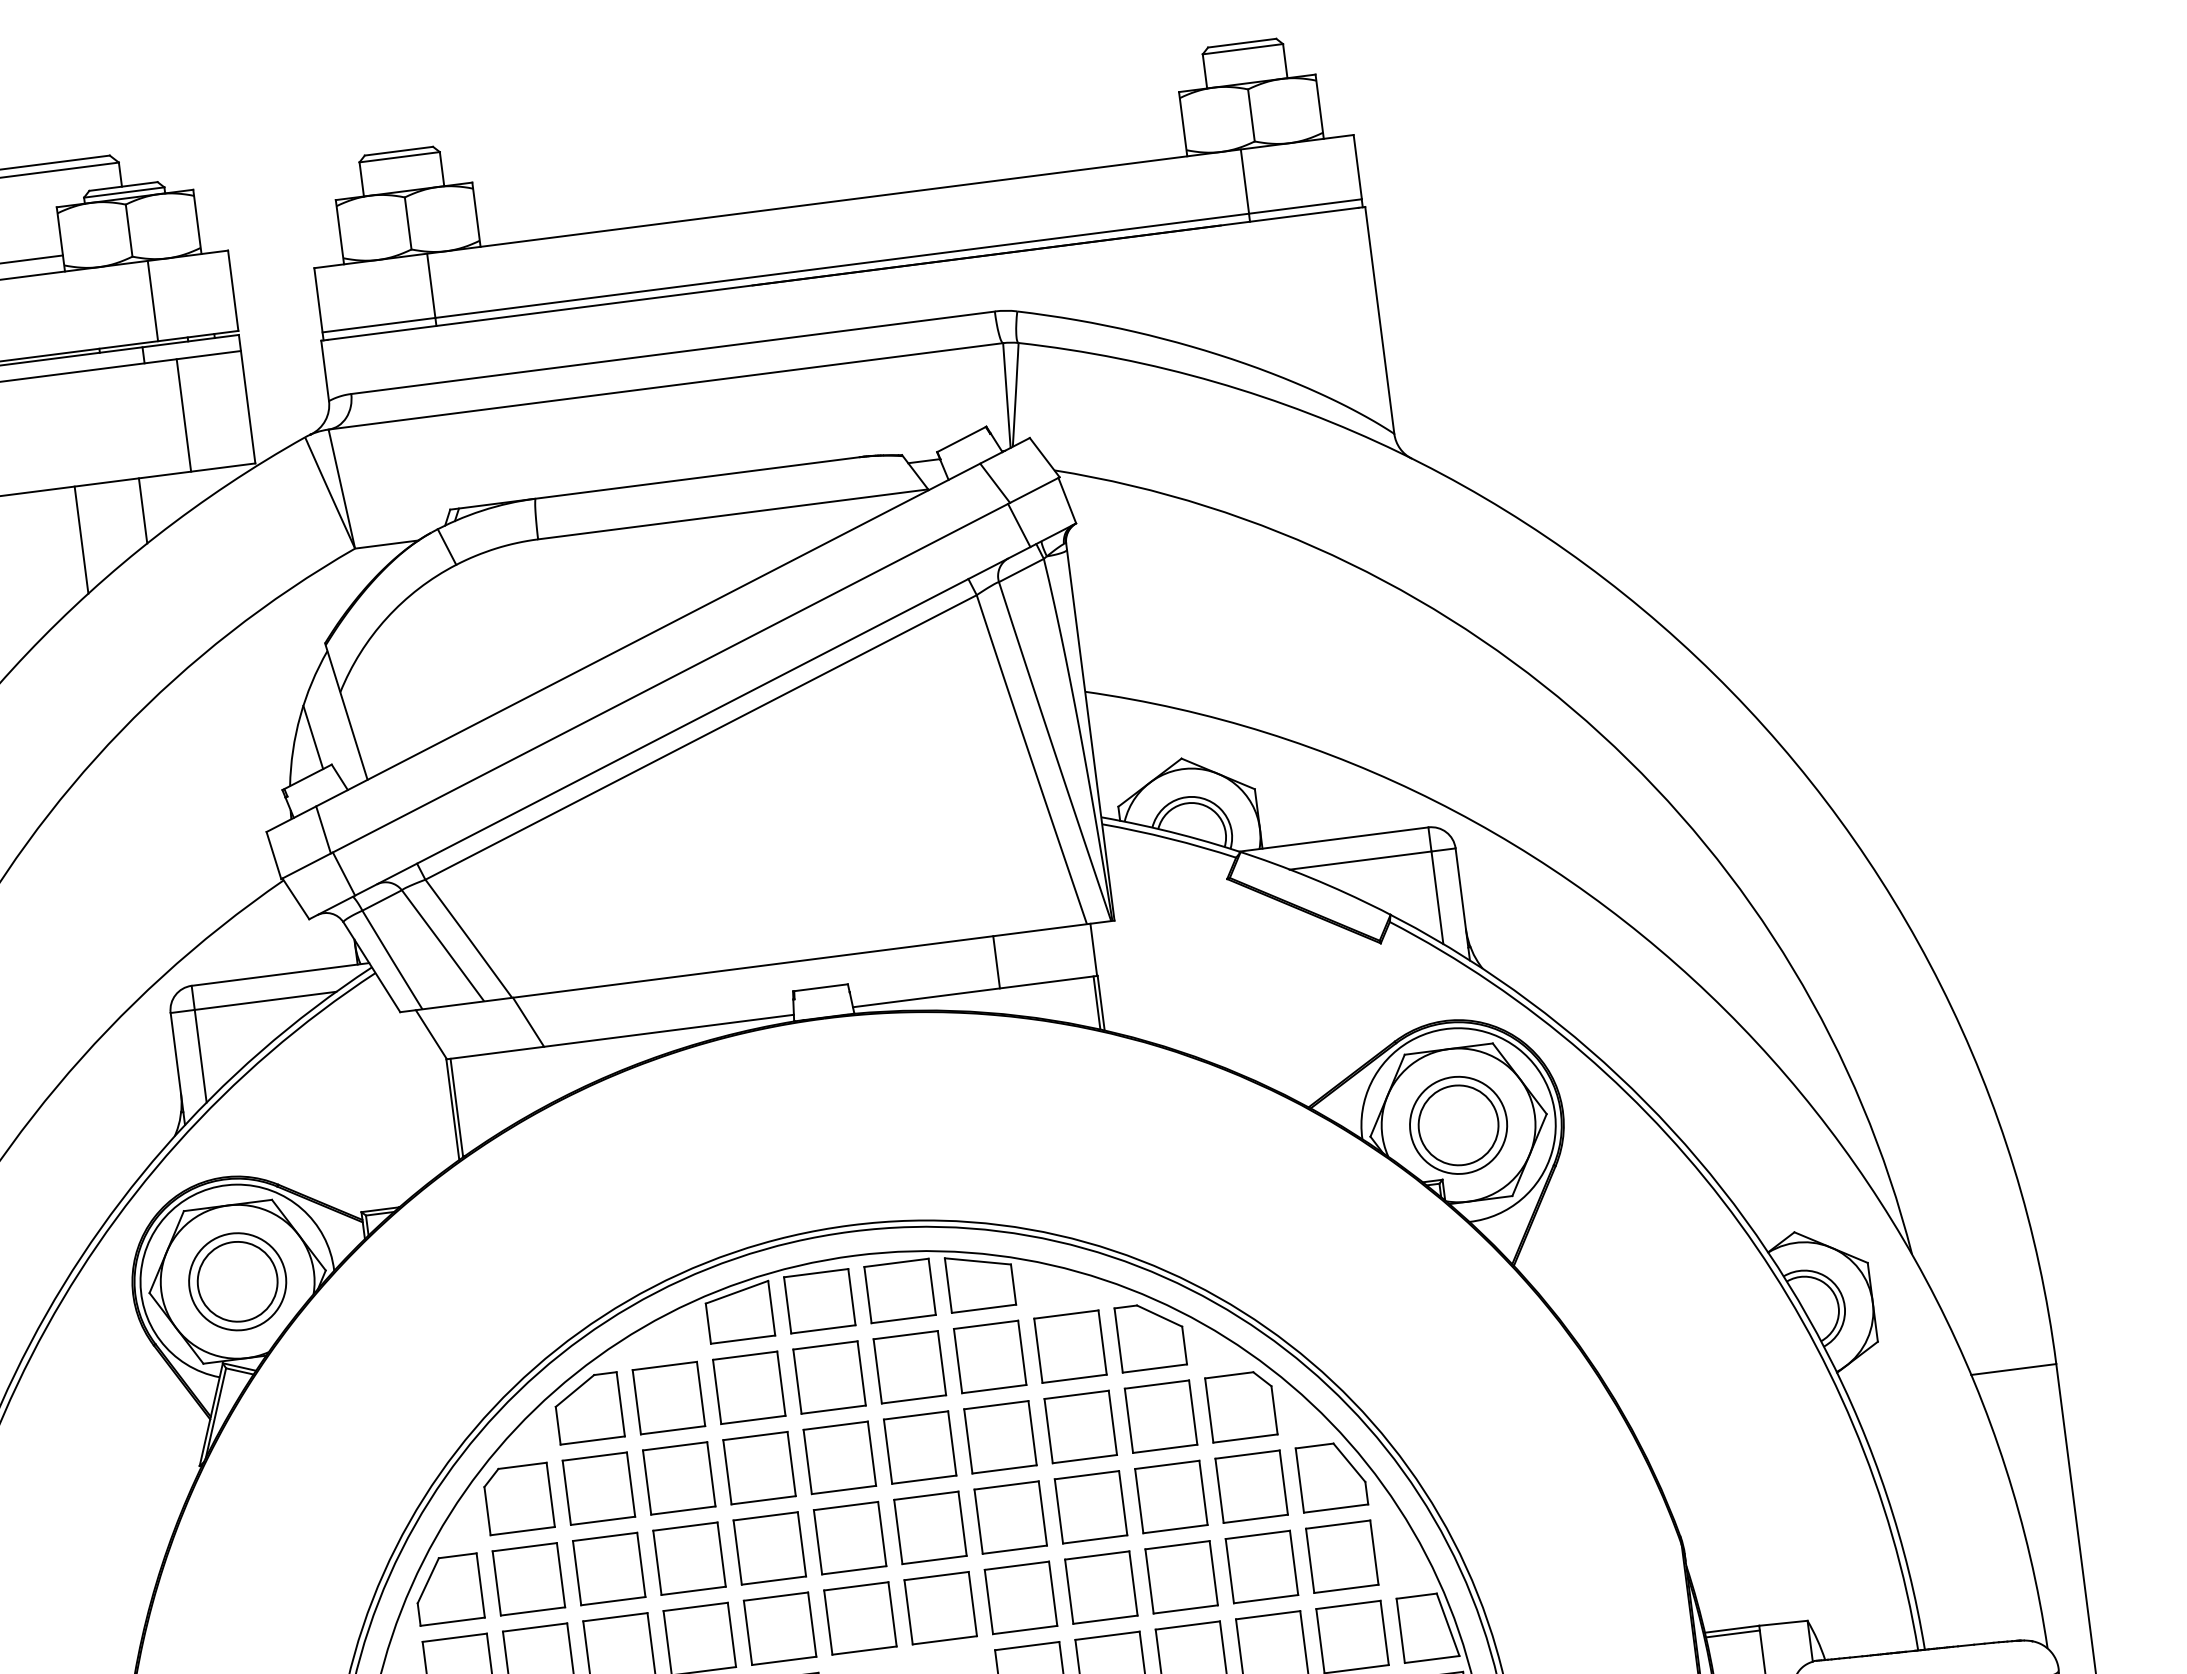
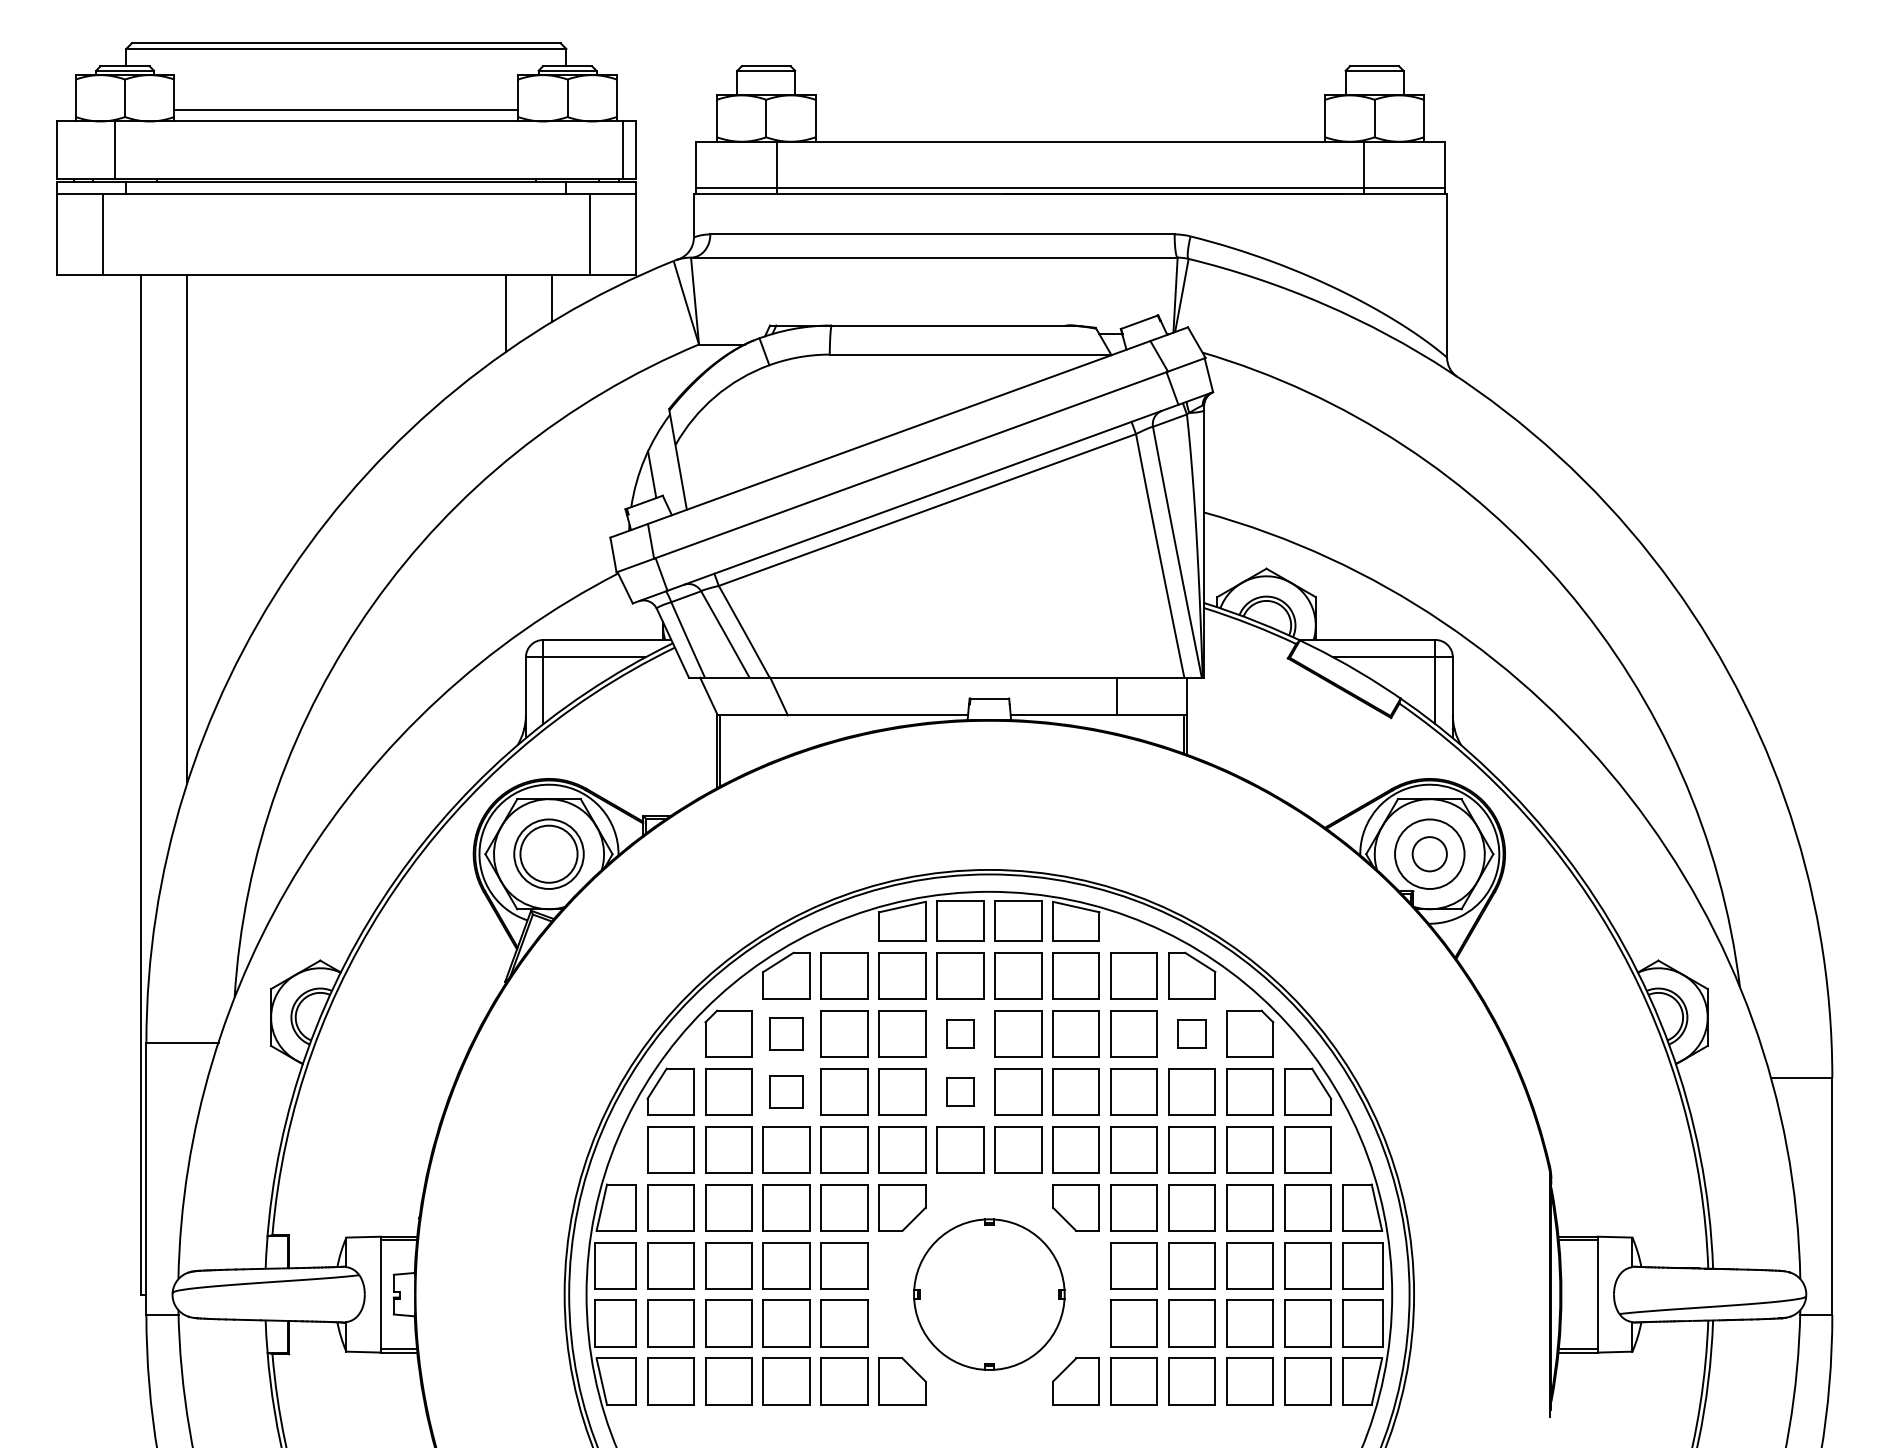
line: (153, 301) -> (623, 150), moved
circle: (1458, 1124) -> (1429, 853), size x0.6
part: (1160, 1416) -> (1191, 1033), size x0.6
part: (839, 1457) -> (960, 1033), size x0.6
part: (598, 1488) -> (786, 1033), size x0.7
part: (850, 1537) -> (960, 1091), size x0.6
part: (609, 1568) -> (786, 1091), size x0.7

